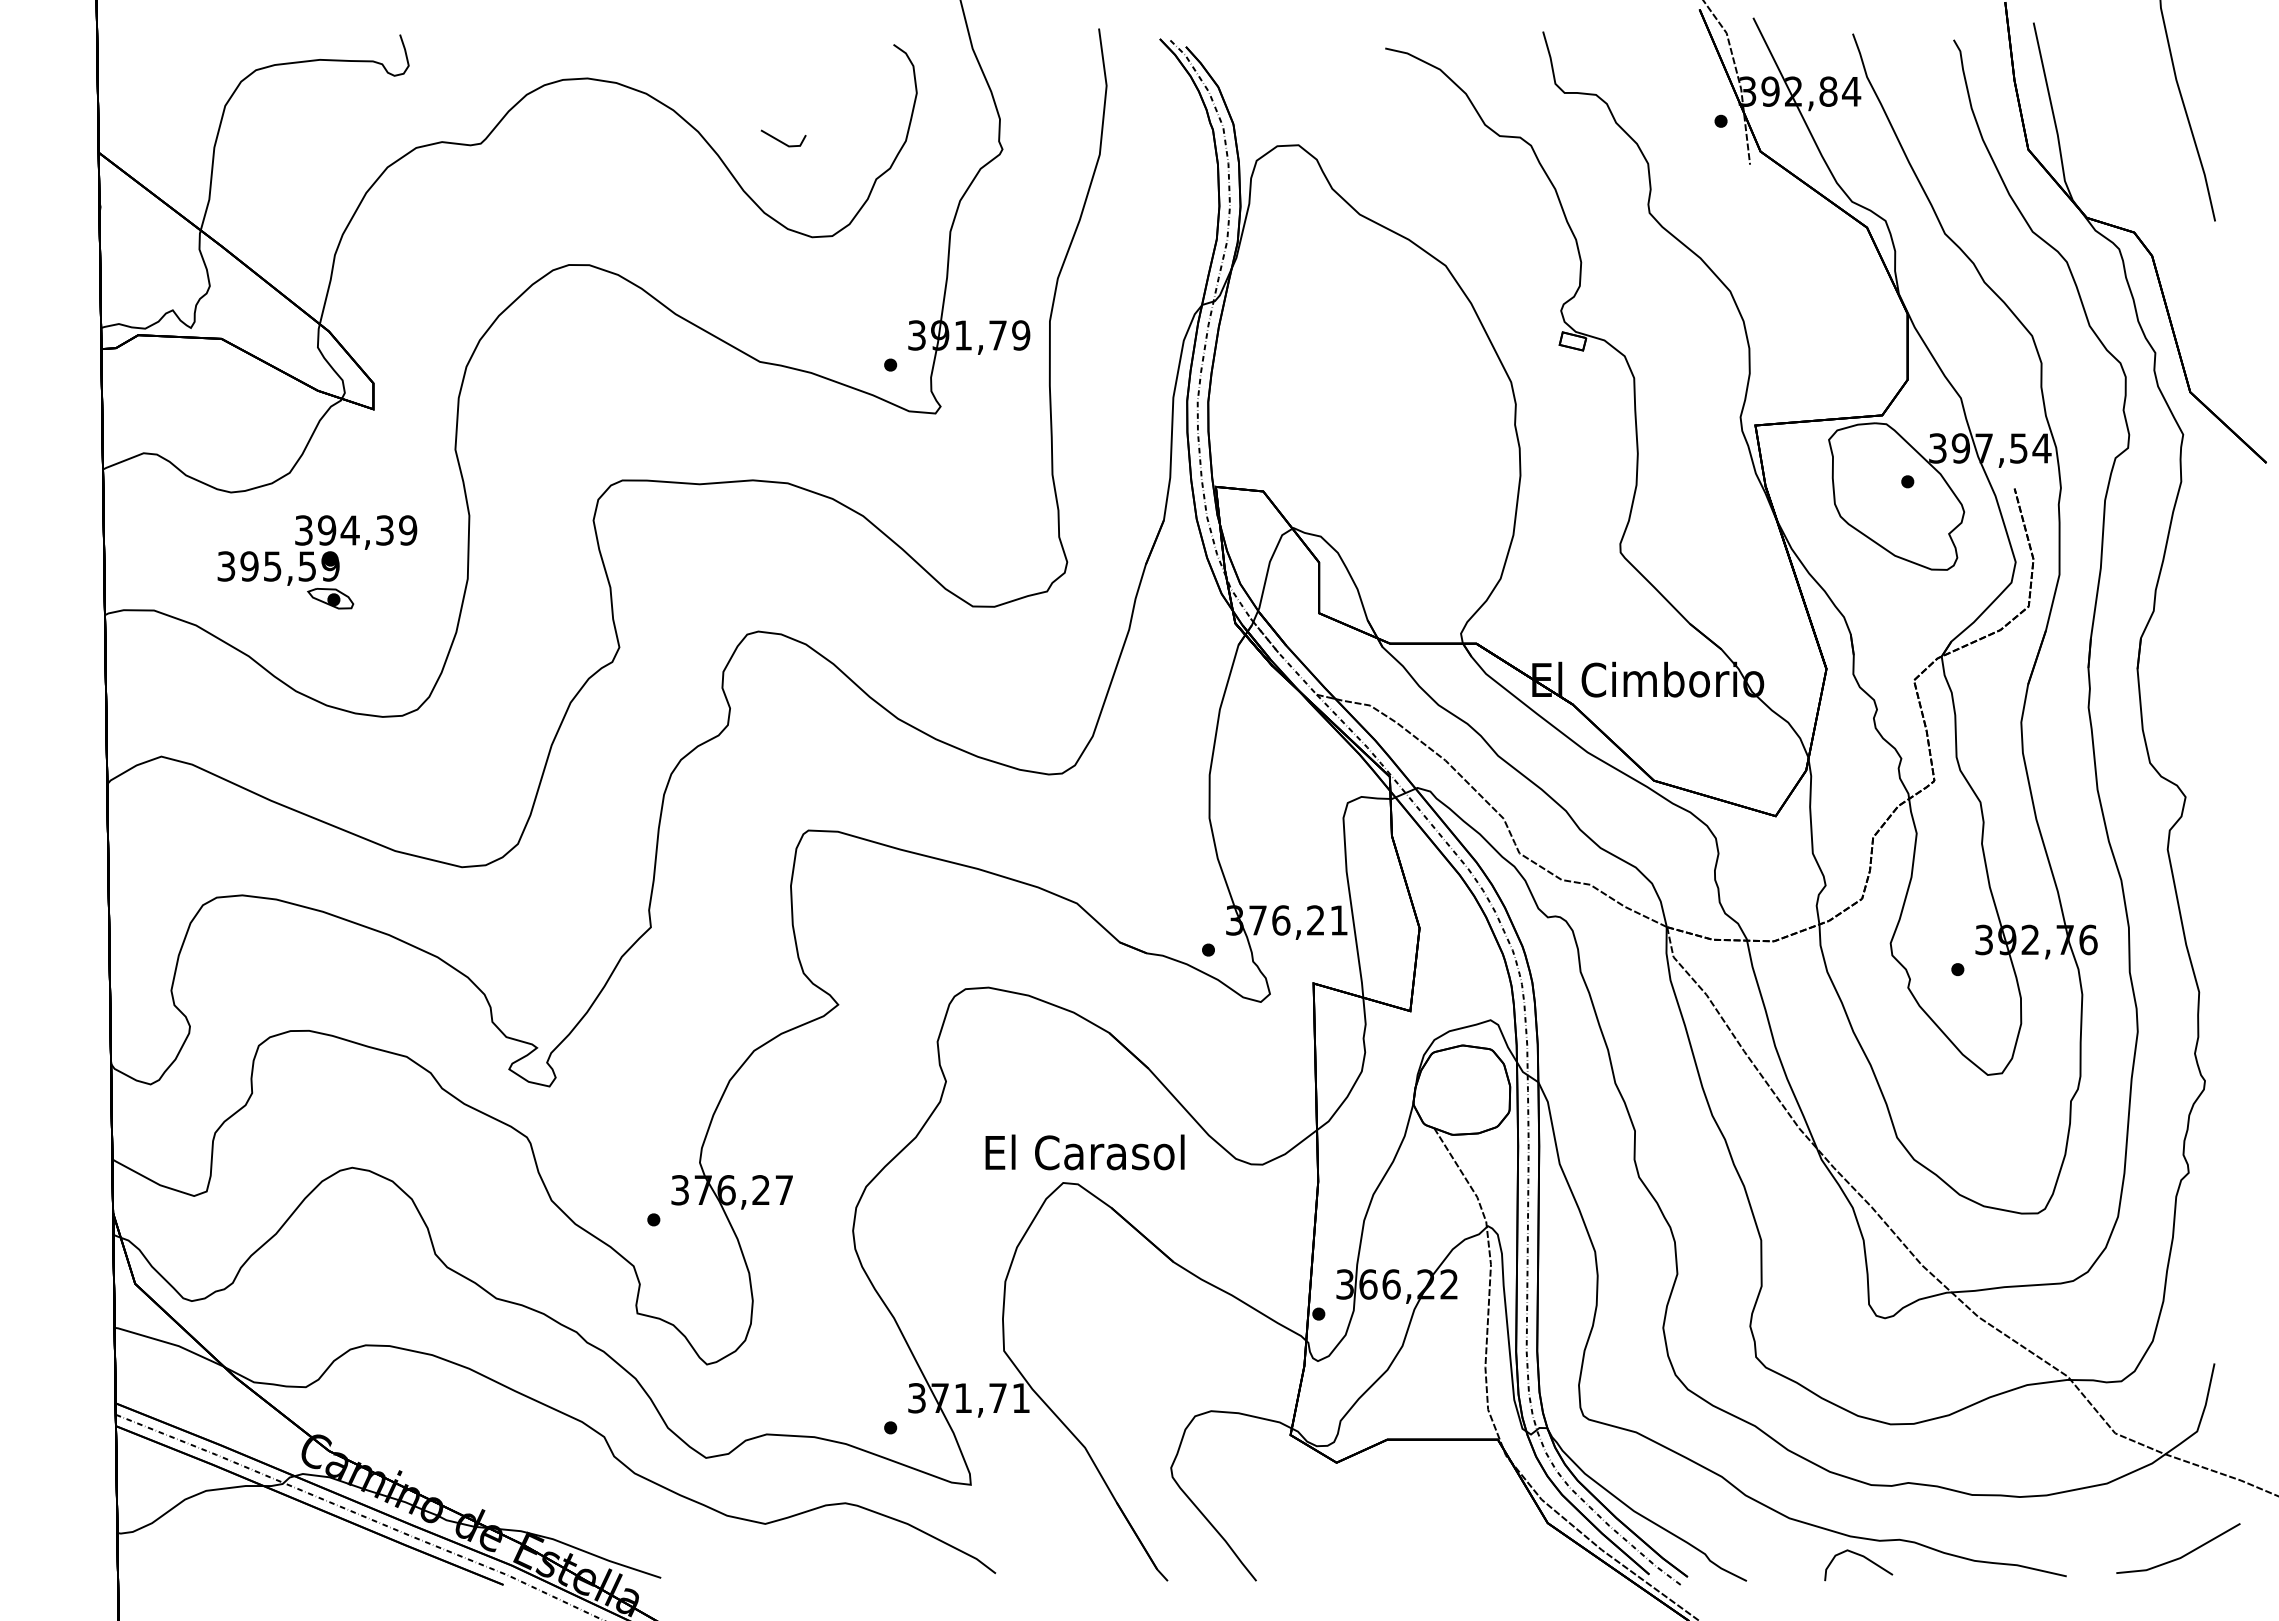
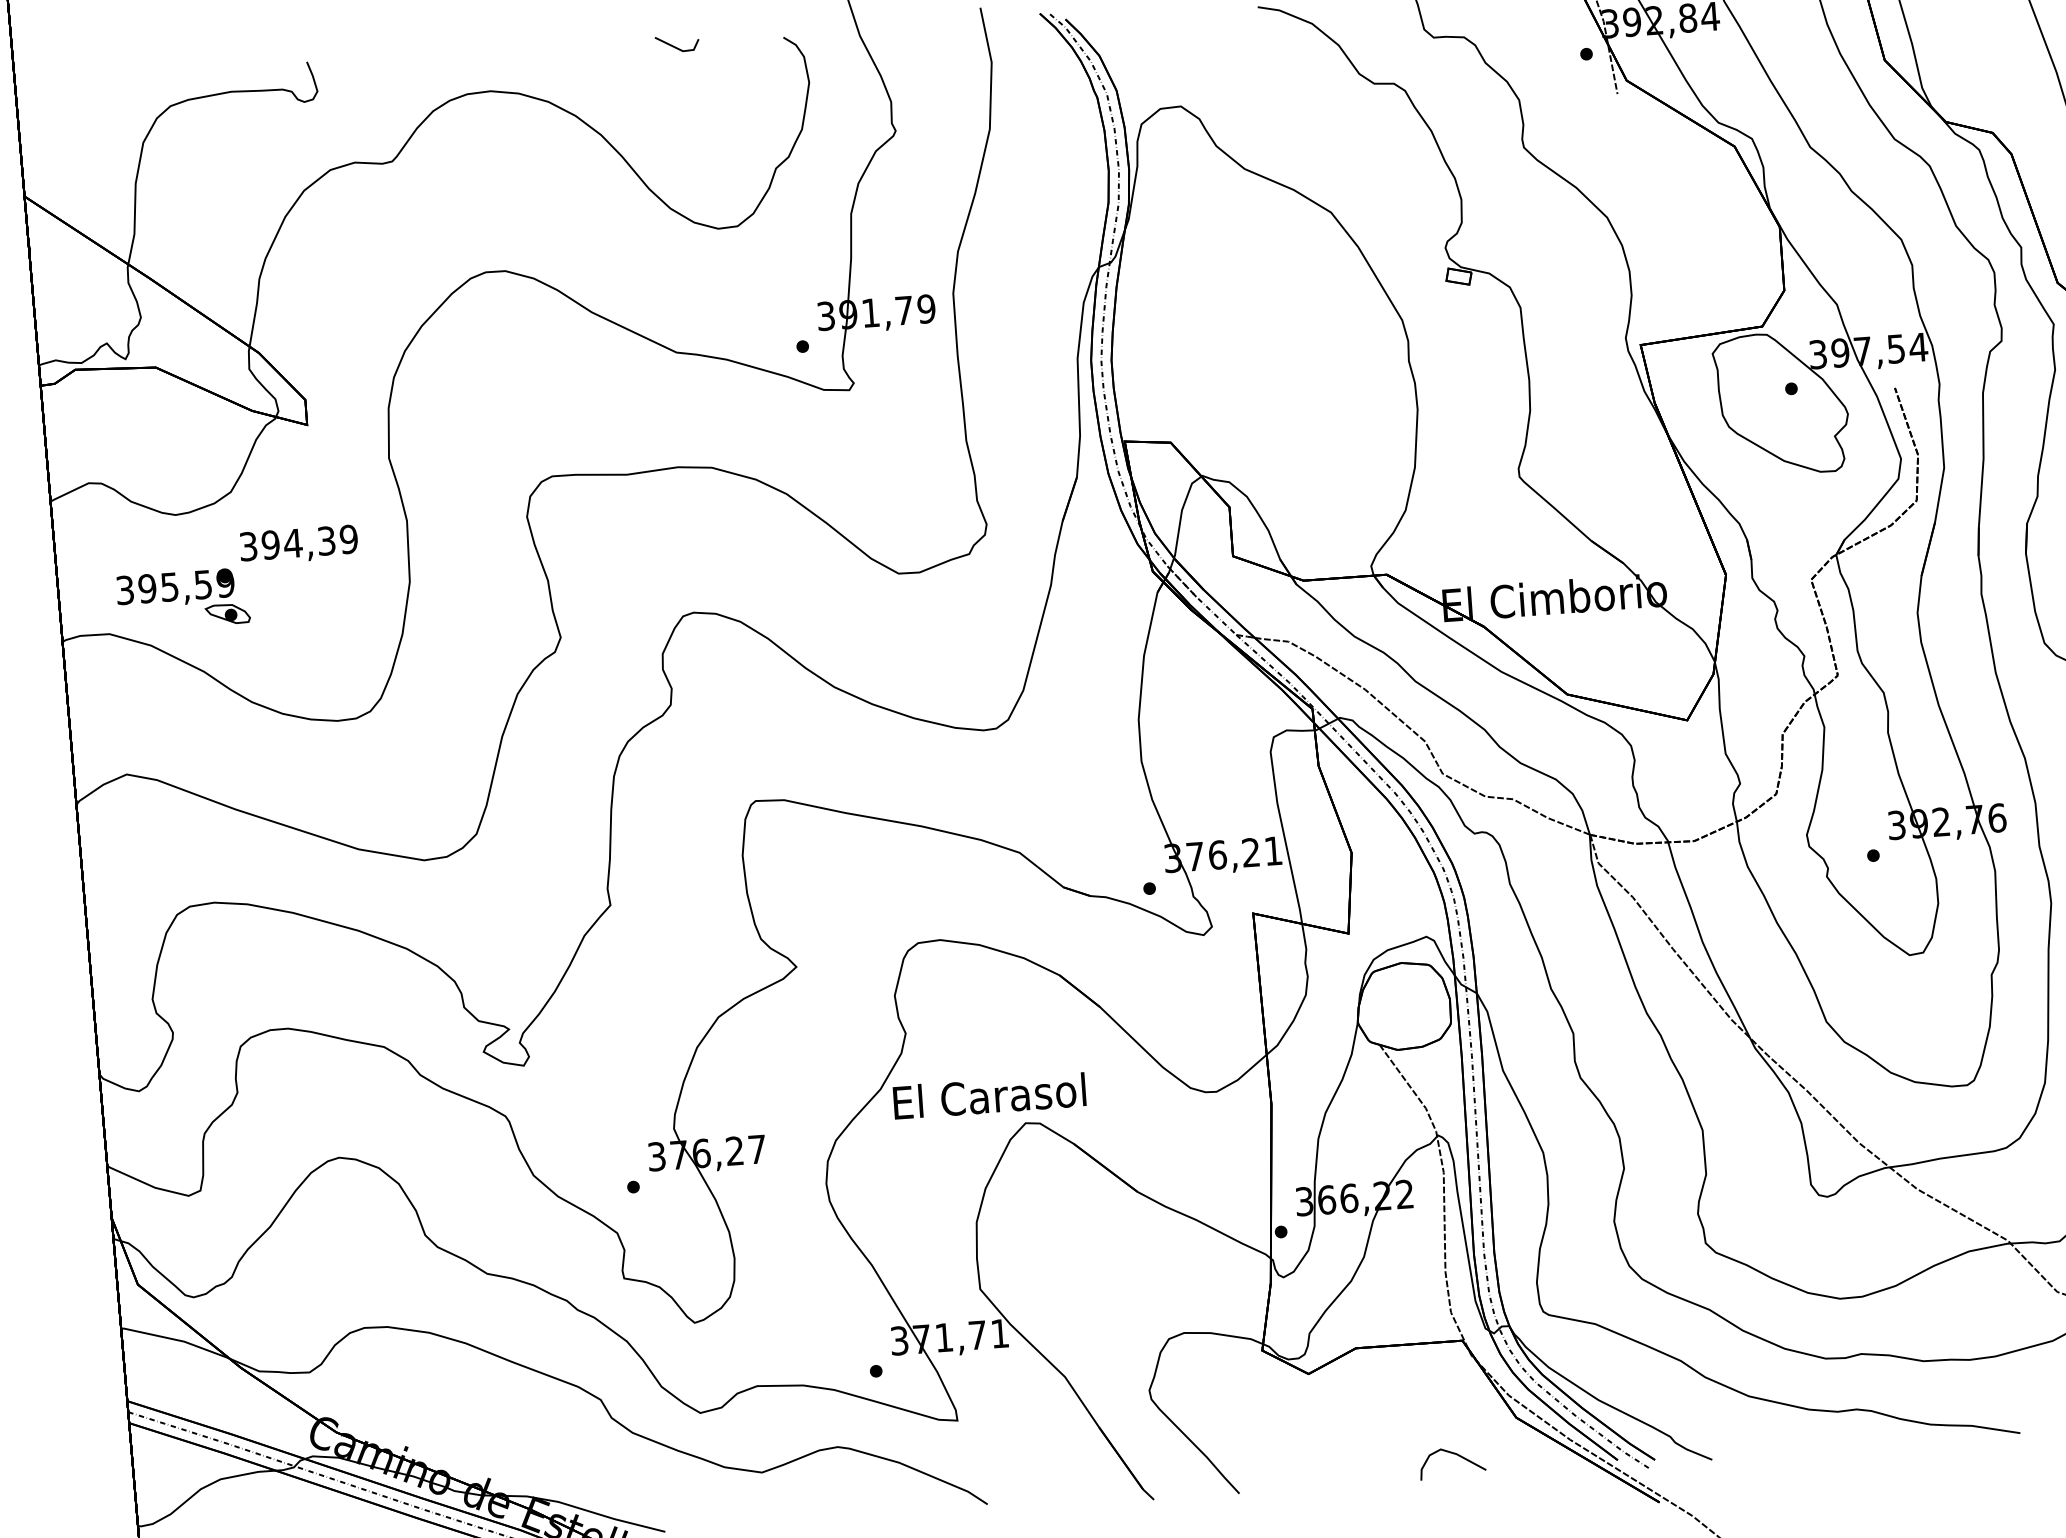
line: (782, 141) -> (676, 46), moved
part: (285, 580) -> (183, 599), moved
text: (1084, 1152) -> (989, 1096), moved
curve: (1860, 1556) -> (1453, 1454), moved

